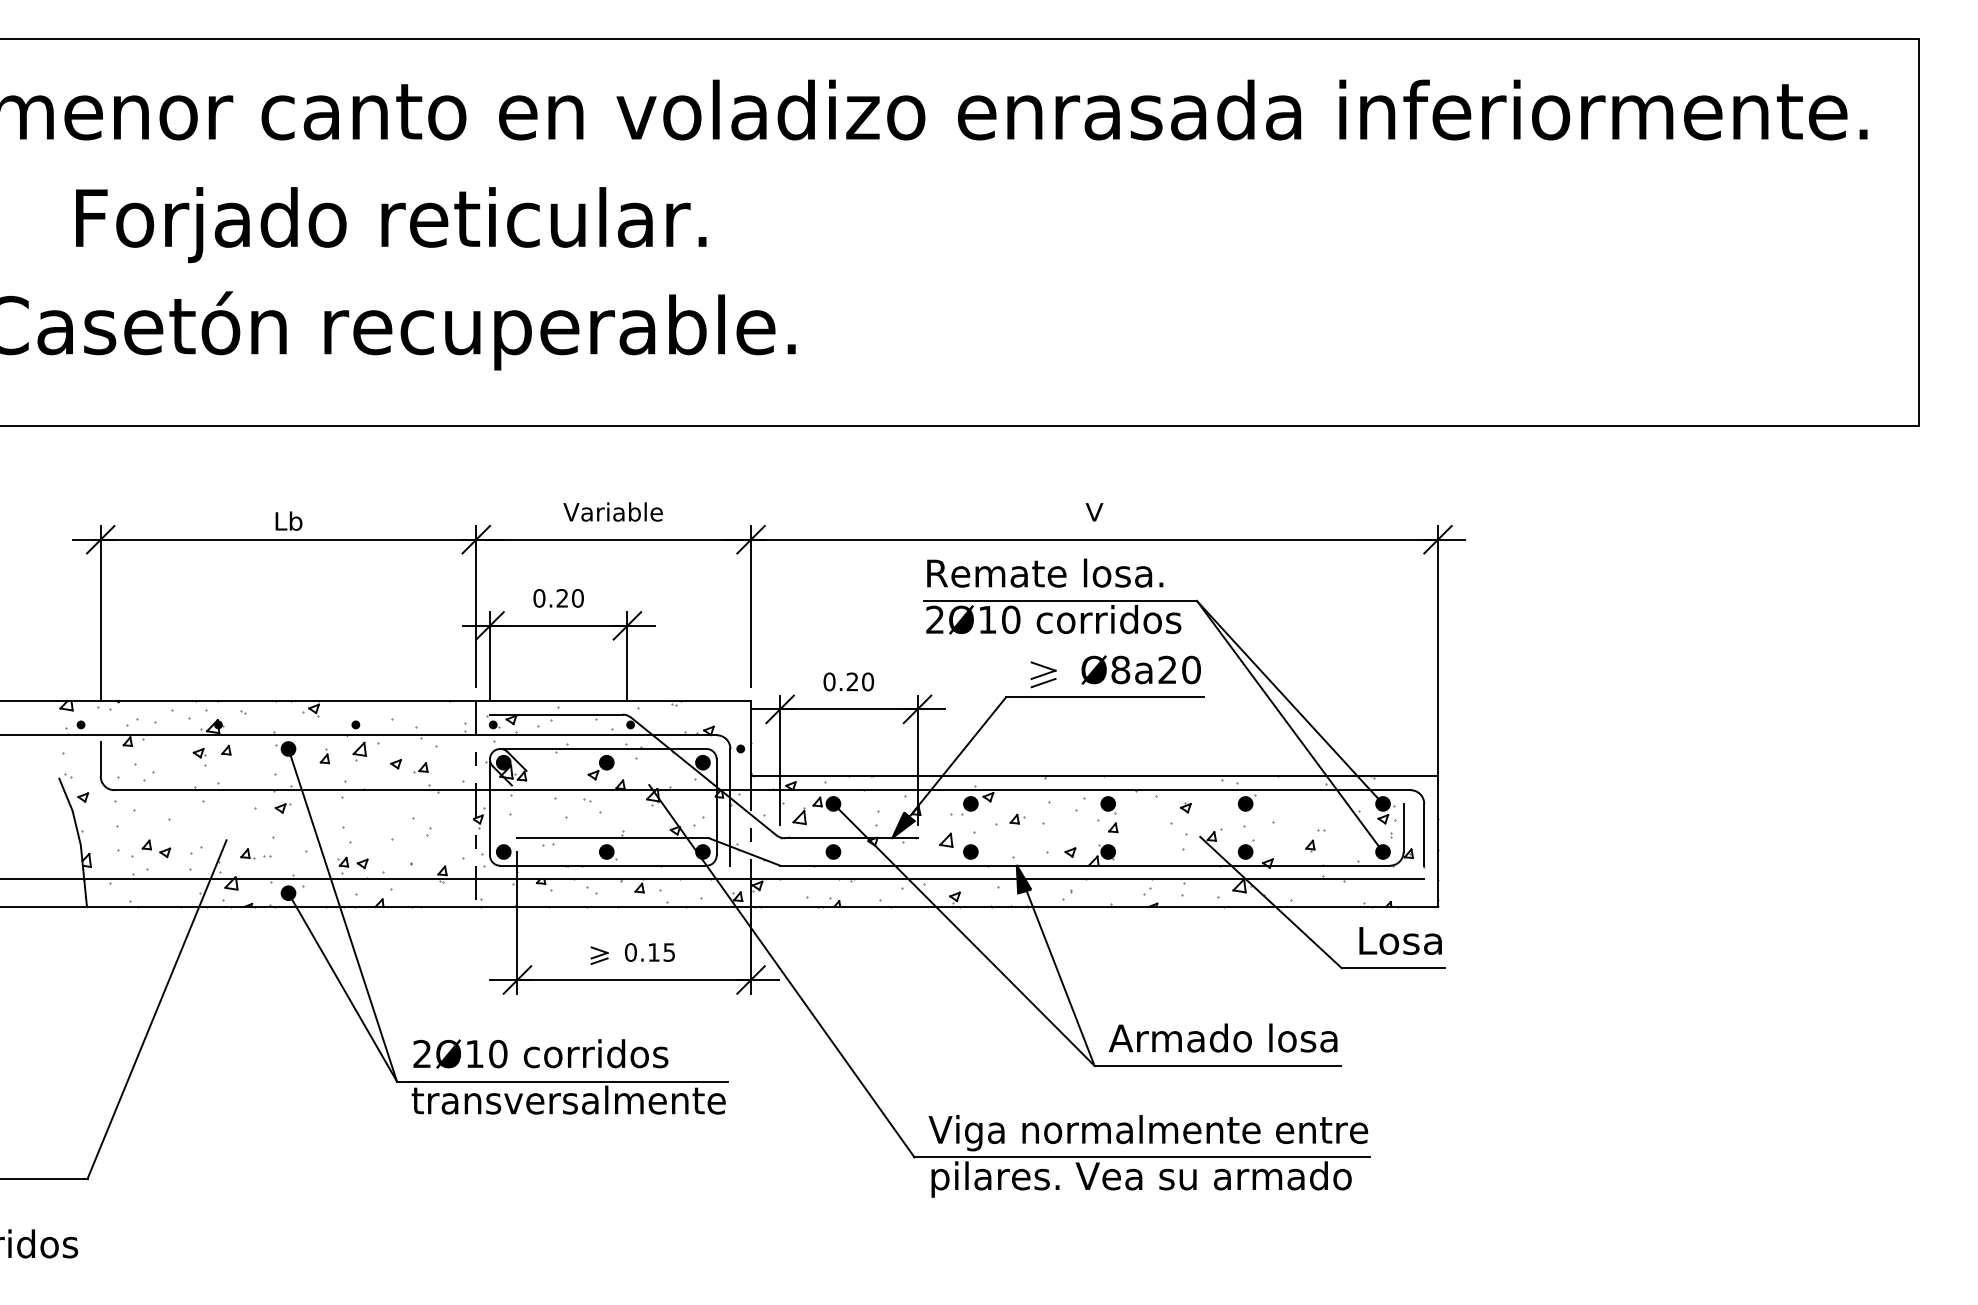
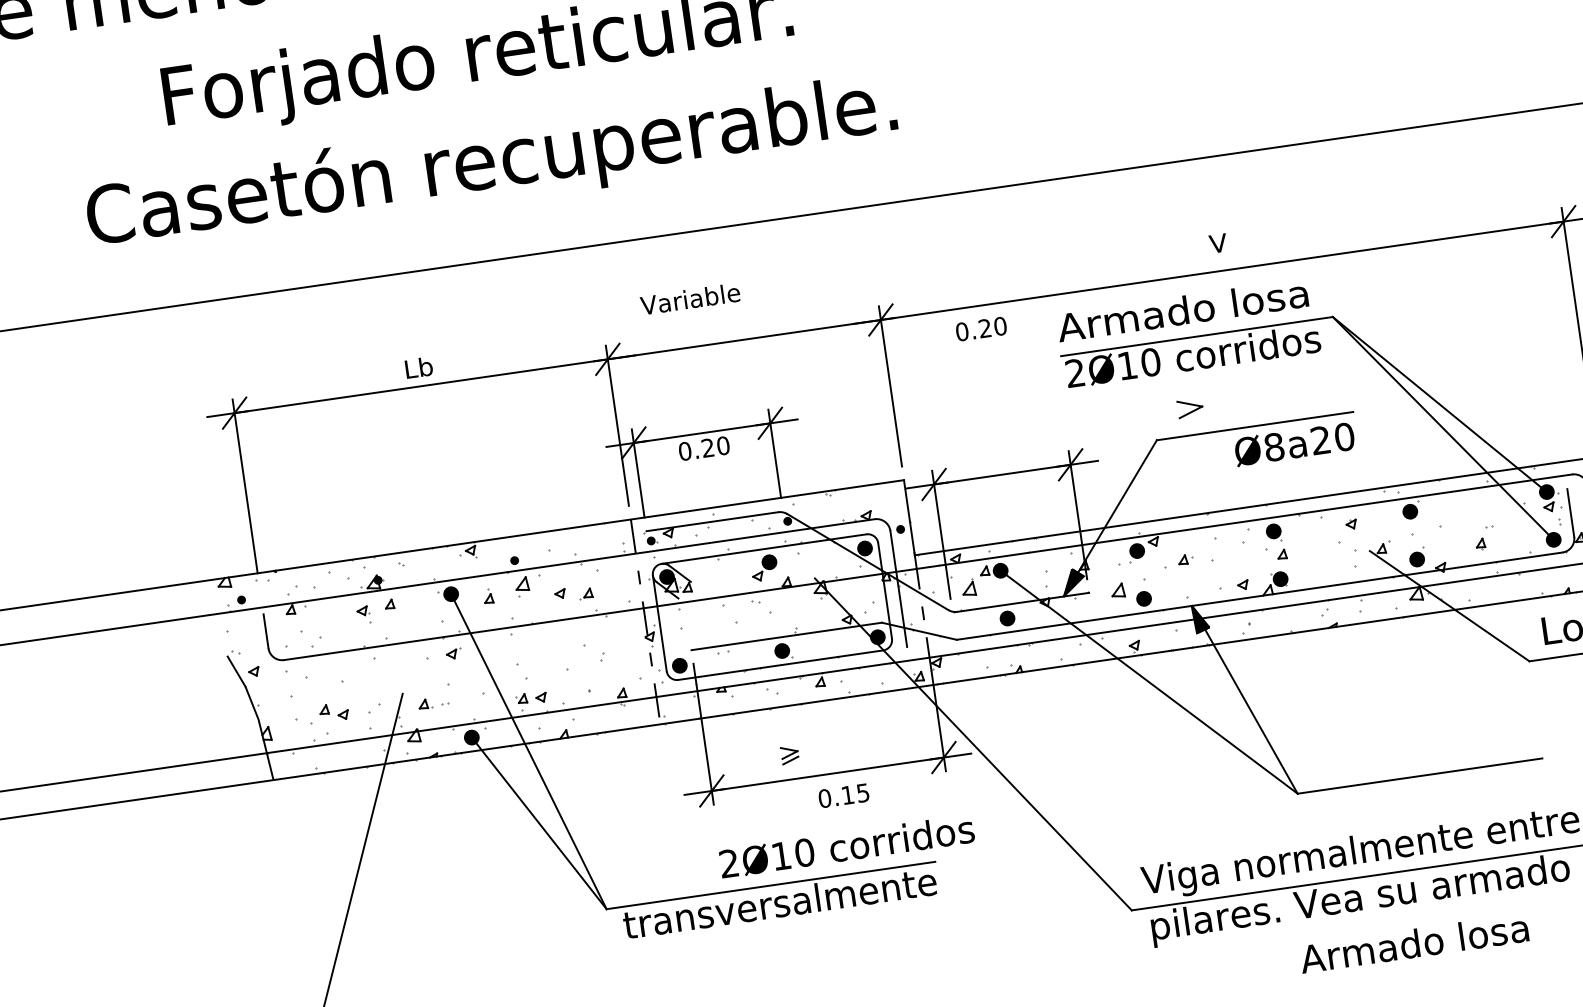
text: (612, 511) -> (689, 298), moved
text: (1049, 572) -> (1182, 309), Remate losa. -> Armado losa
text: (558, 598) -> (704, 448), moved
text: (1140, 669) -> (1293, 443), moved
text: (848, 681) -> (981, 328), moved
line: (1043, 682) -> (1192, 420), removed
text: (649, 952) -> (843, 795), moved
text: (1222, 1037) -> (1413, 943), moved
text: (540, 1053) -> (846, 846), moved

